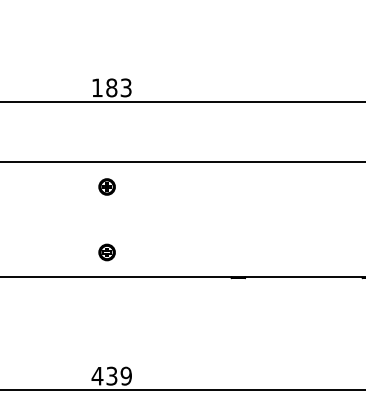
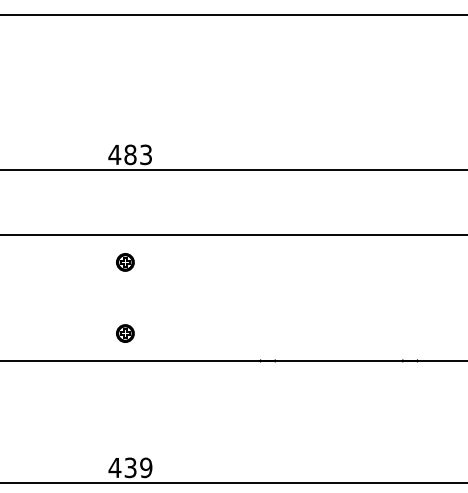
text: (97, 87) -> (114, 154), 183 -> 483

